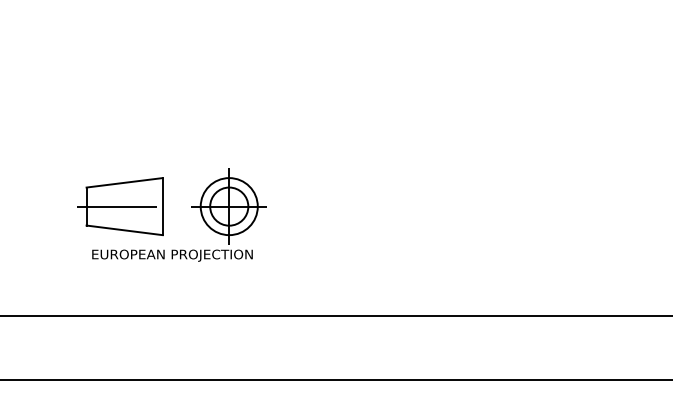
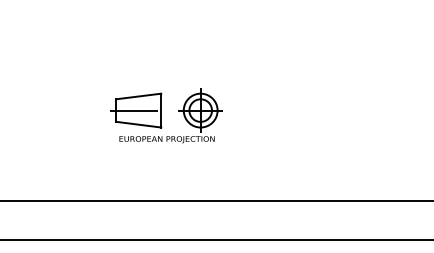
part: (171, 214) -> (166, 115), moved

